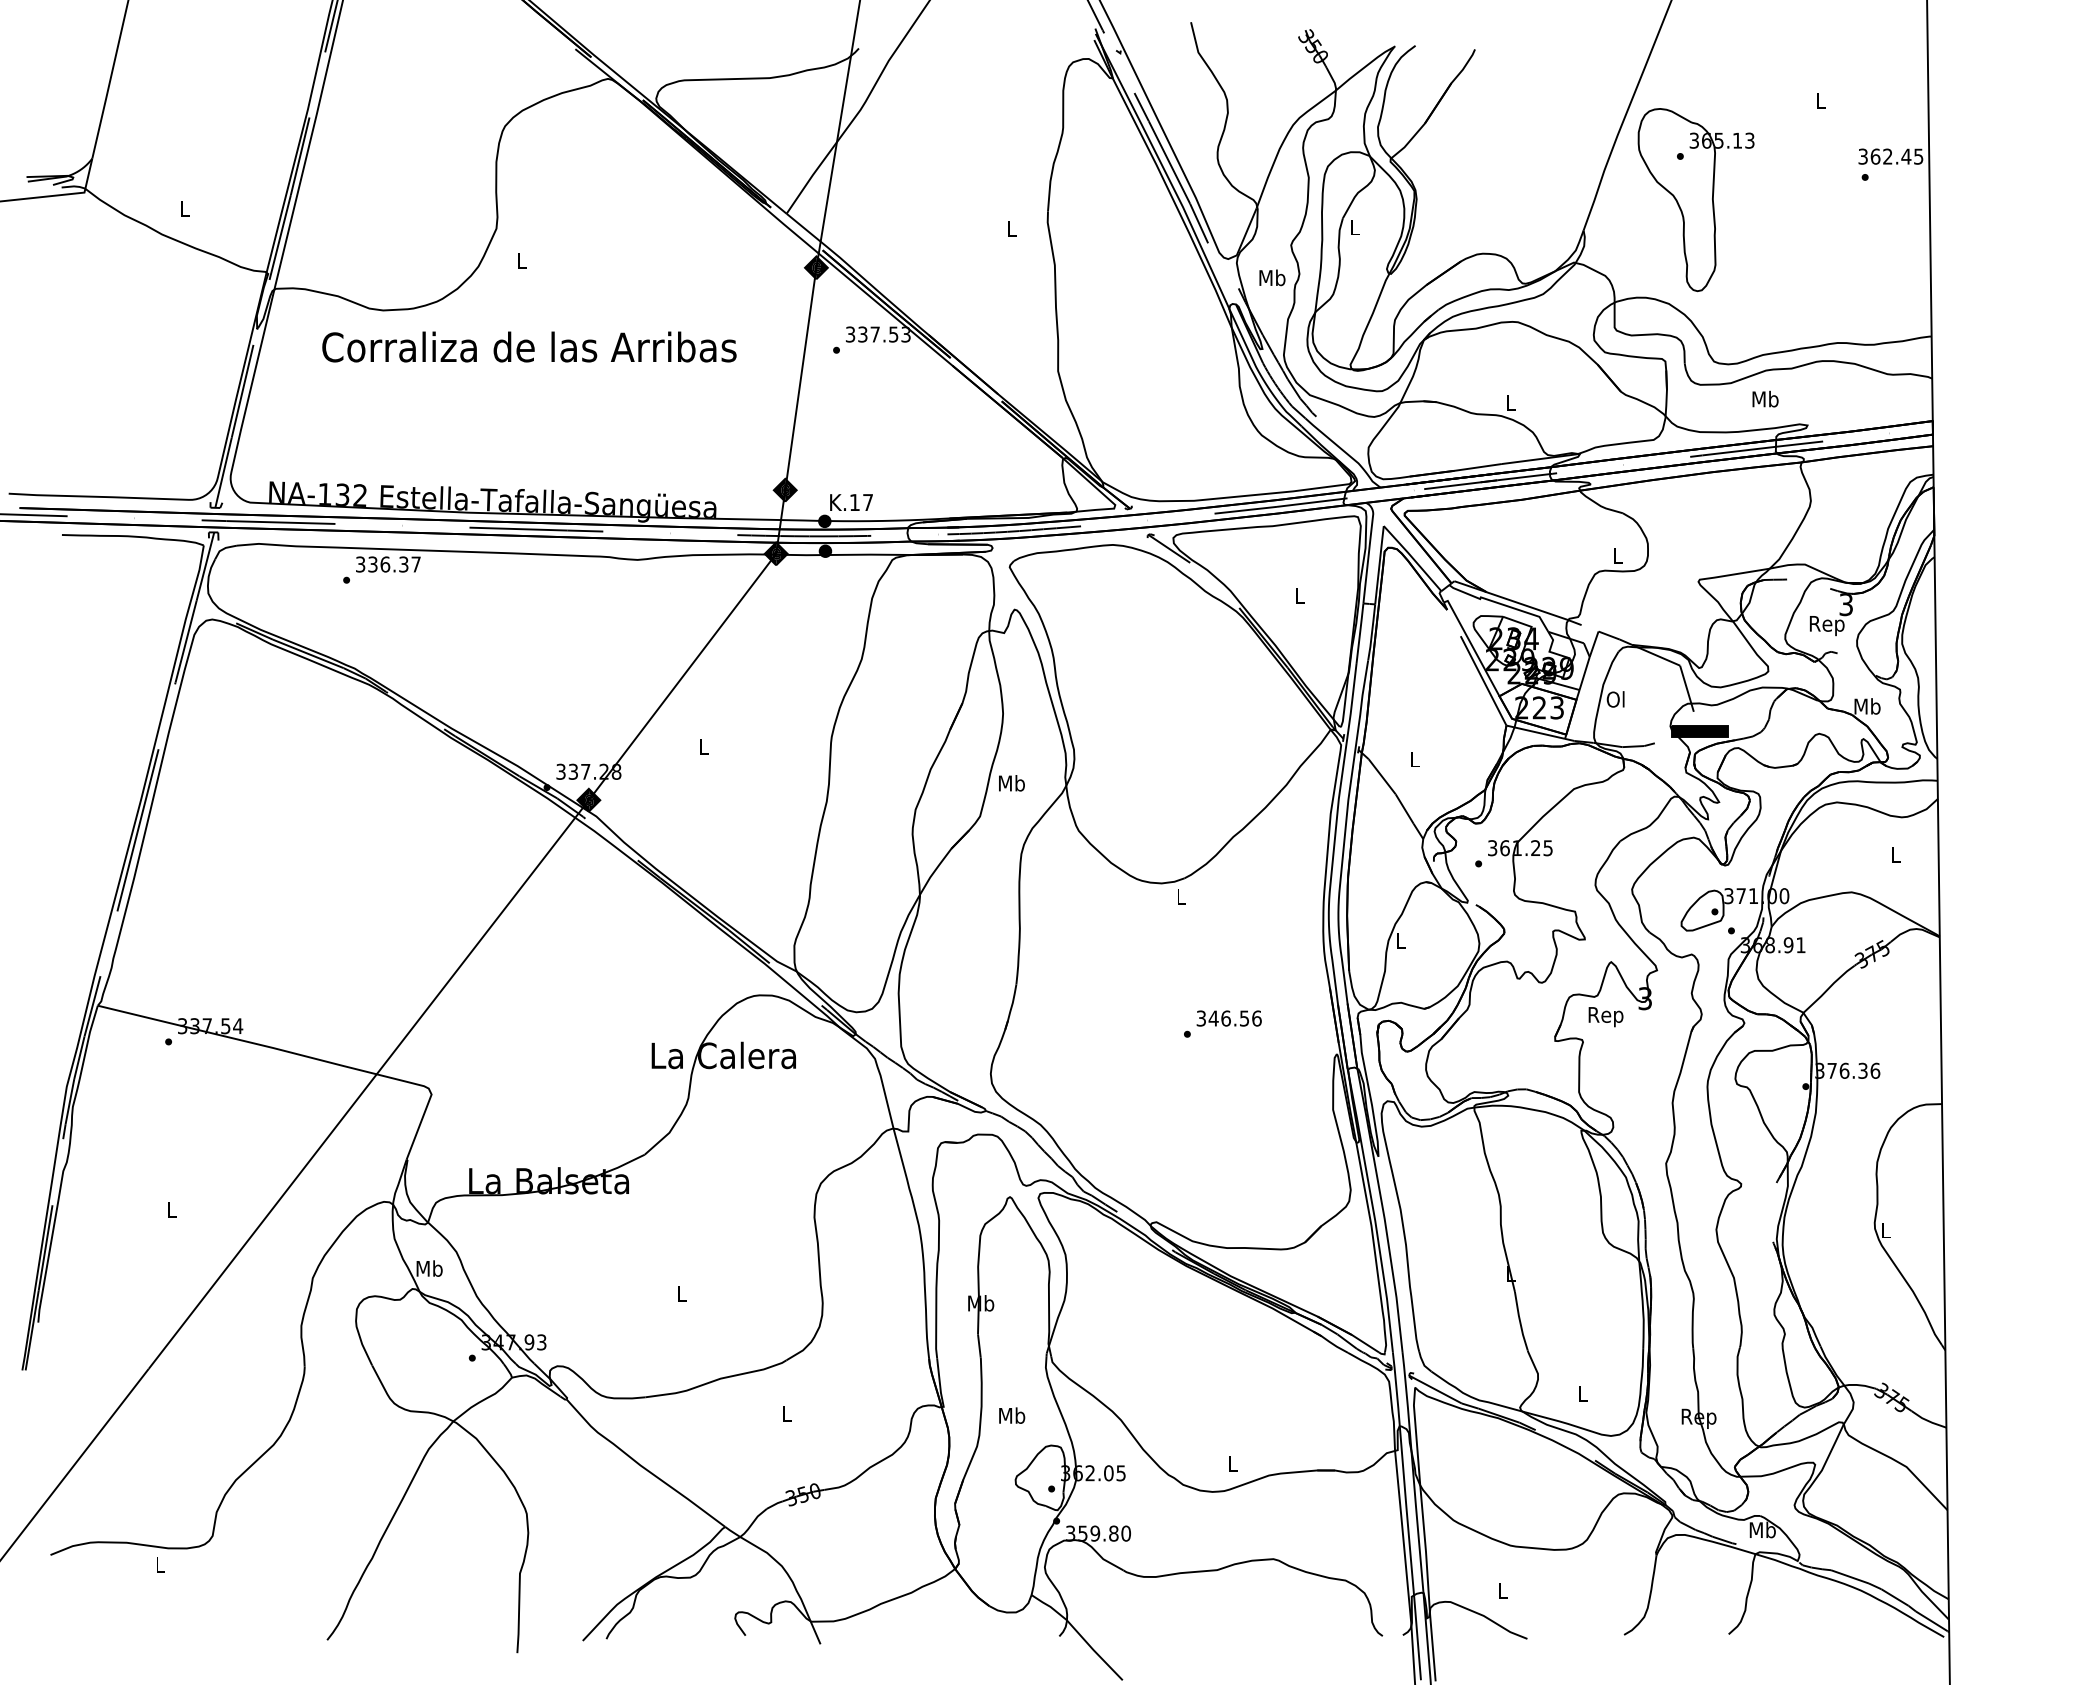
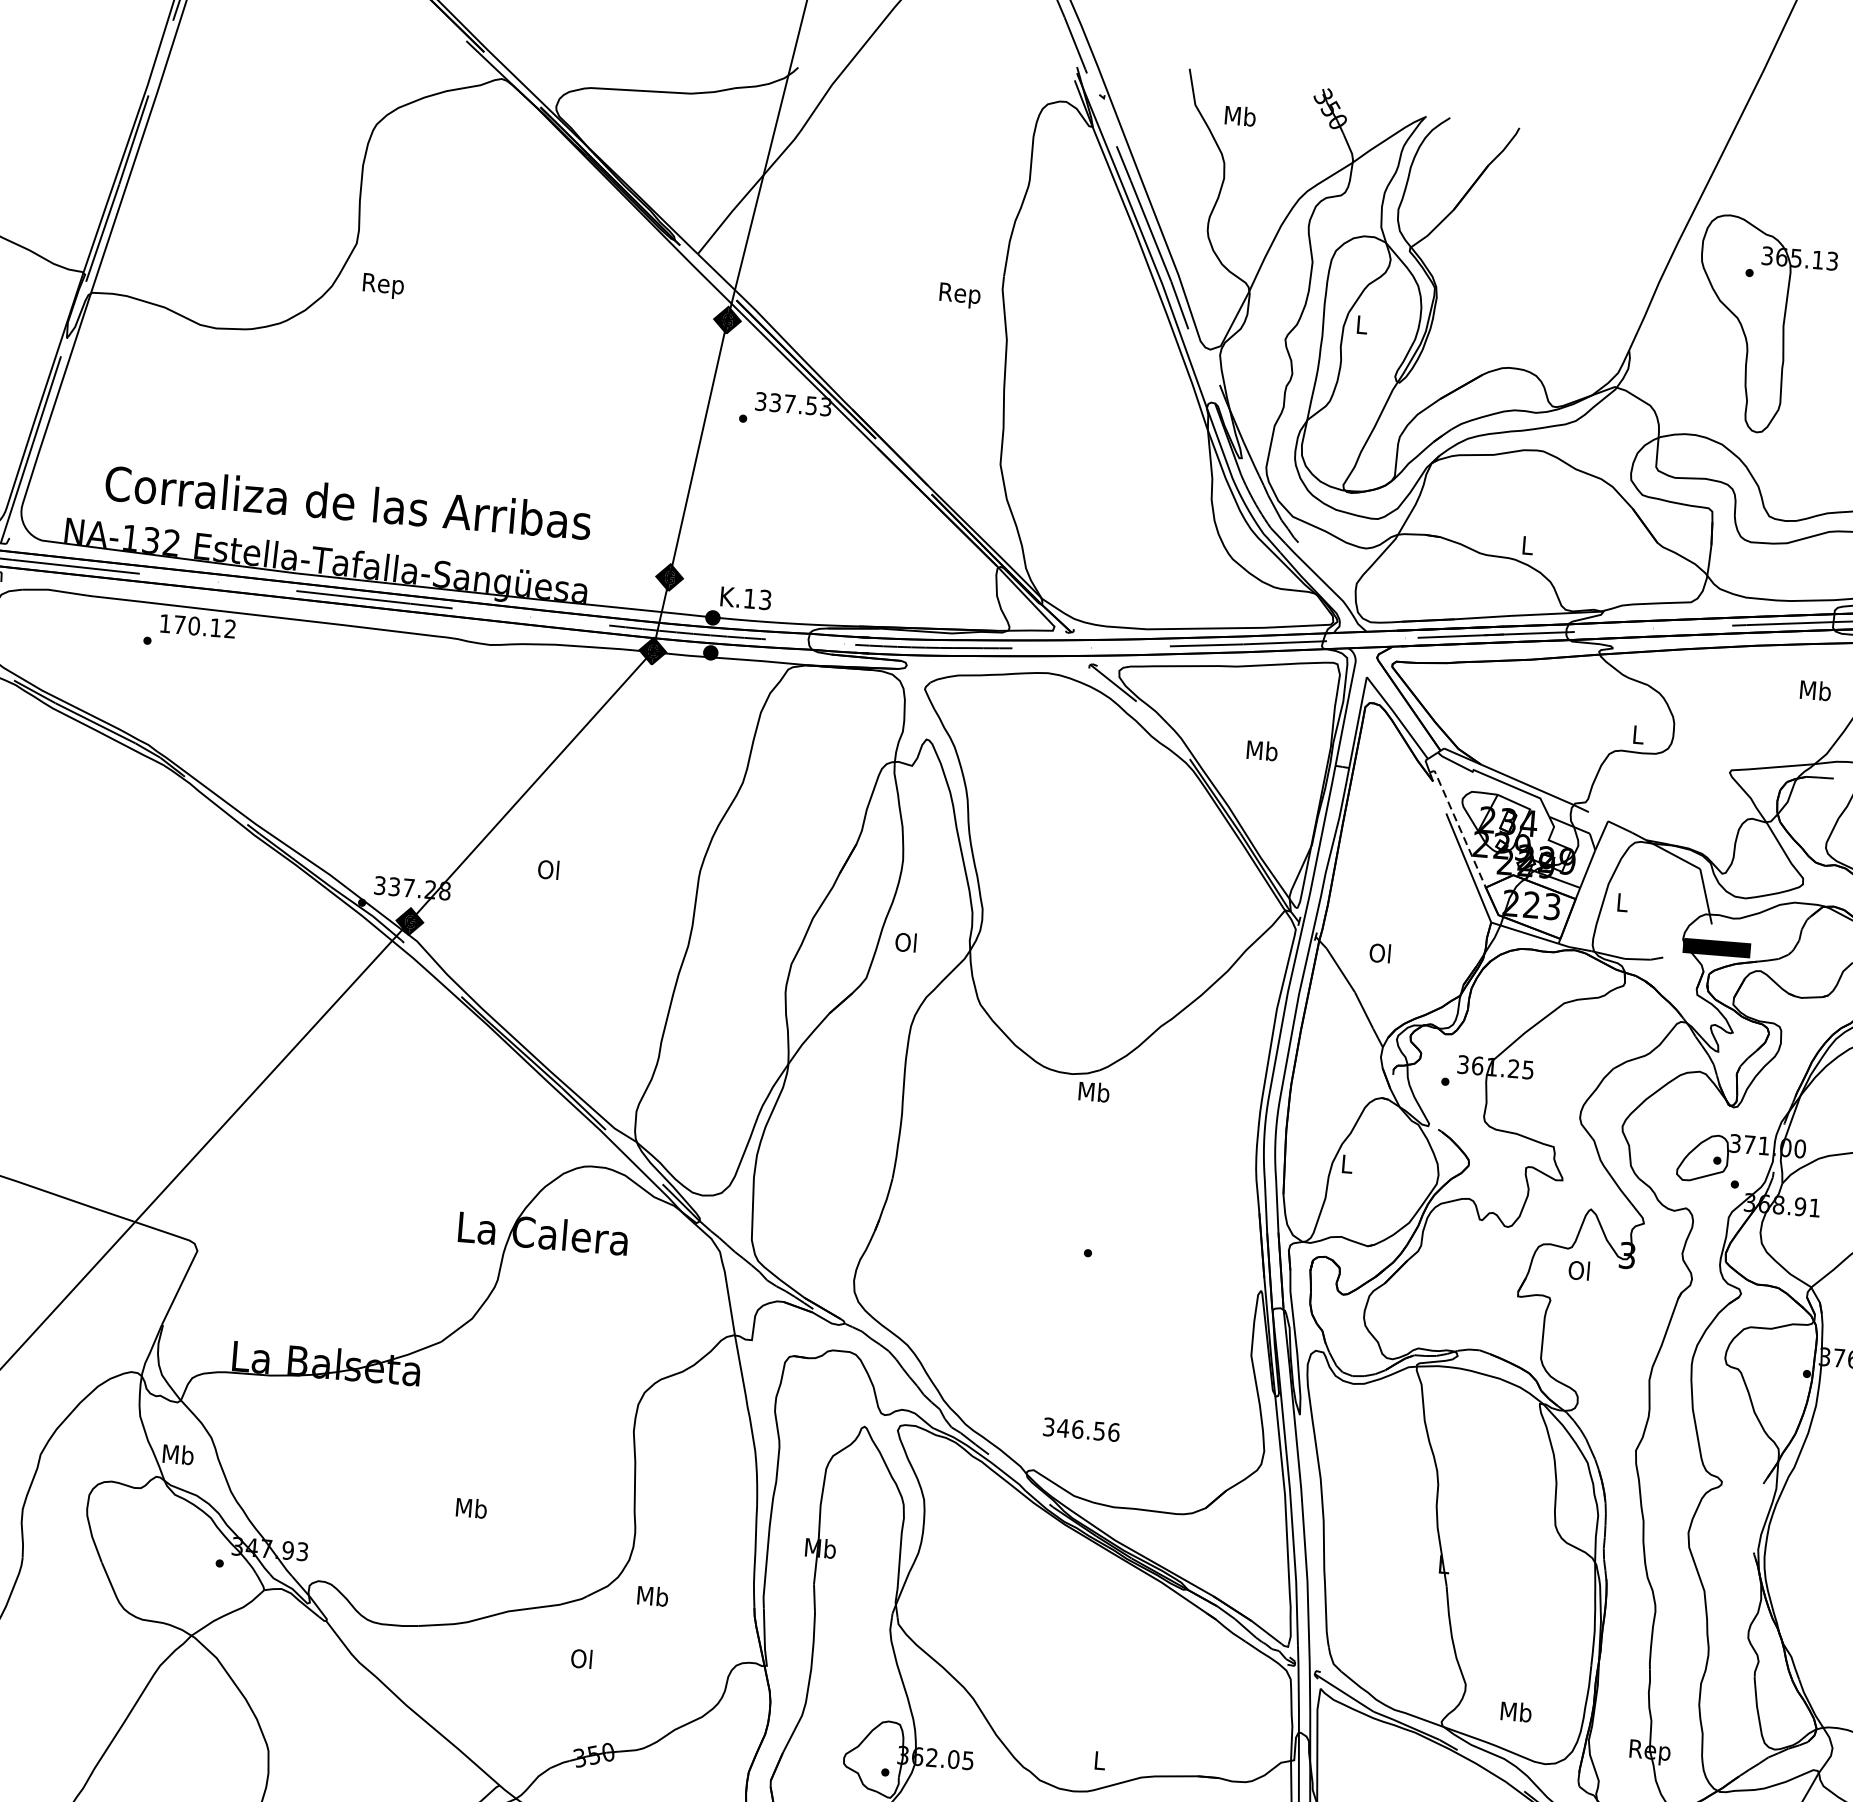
text: (1011, 230) -> (959, 295), L -> Rep
text: (521, 263) -> (382, 286), L -> Rep
text: (1272, 277) -> (1240, 115), moved
text: (529, 346) -> (348, 502), moved
text: (1765, 398) -> (1815, 689), moved
text: (867, 502) -> (764, 599), K.17 -> K.13
text: (388, 564) -> (197, 626), 336.37 -> 170.12
text: (1300, 595) -> (1262, 750), L -> Mb
line: (1472, 646) -> (1459, 826), solid -> dashed
text: (1615, 699) -> (1621, 902), Ol -> L
text: (702, 746) -> (548, 869), L -> Ol
text: (1414, 759) -> (1380, 953), L -> Ol
text: (1011, 783) -> (906, 942), Mb -> Ol
text: (1181, 896) -> (1094, 1091), L -> Mb
text: (1605, 1016) -> (1579, 1272), Rep -> Ol
text: (1228, 1018) -> (1080, 1429), moved
text: (682, 1293) -> (472, 1508), L -> Mb
text: (1582, 1393) -> (1515, 1711), L -> Mb
text: (785, 1413) -> (581, 1658), L -> Ol
text: (1012, 1415) -> (653, 1596), moved

